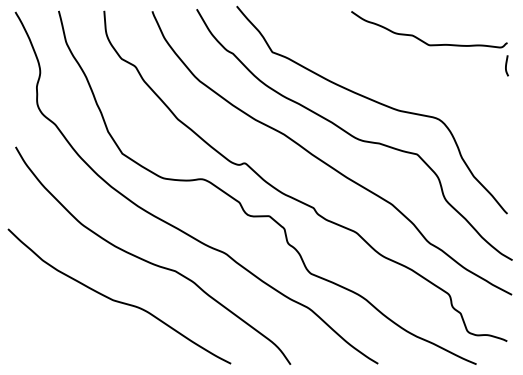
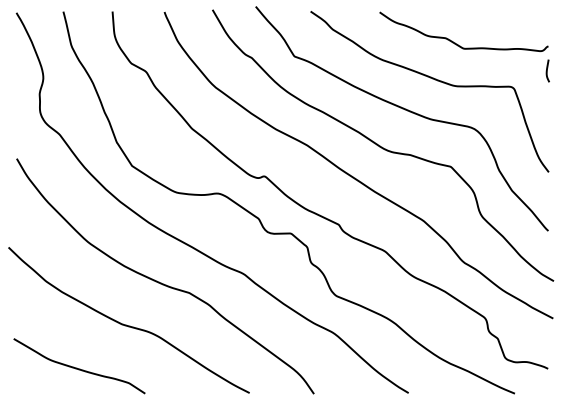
curve: (400, 73) -> (432, 79), added
curve: (73, 341) -> (79, 368), added

